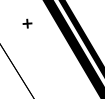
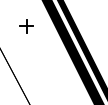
part: (27, 22) -> (26, 25), size x1.6

